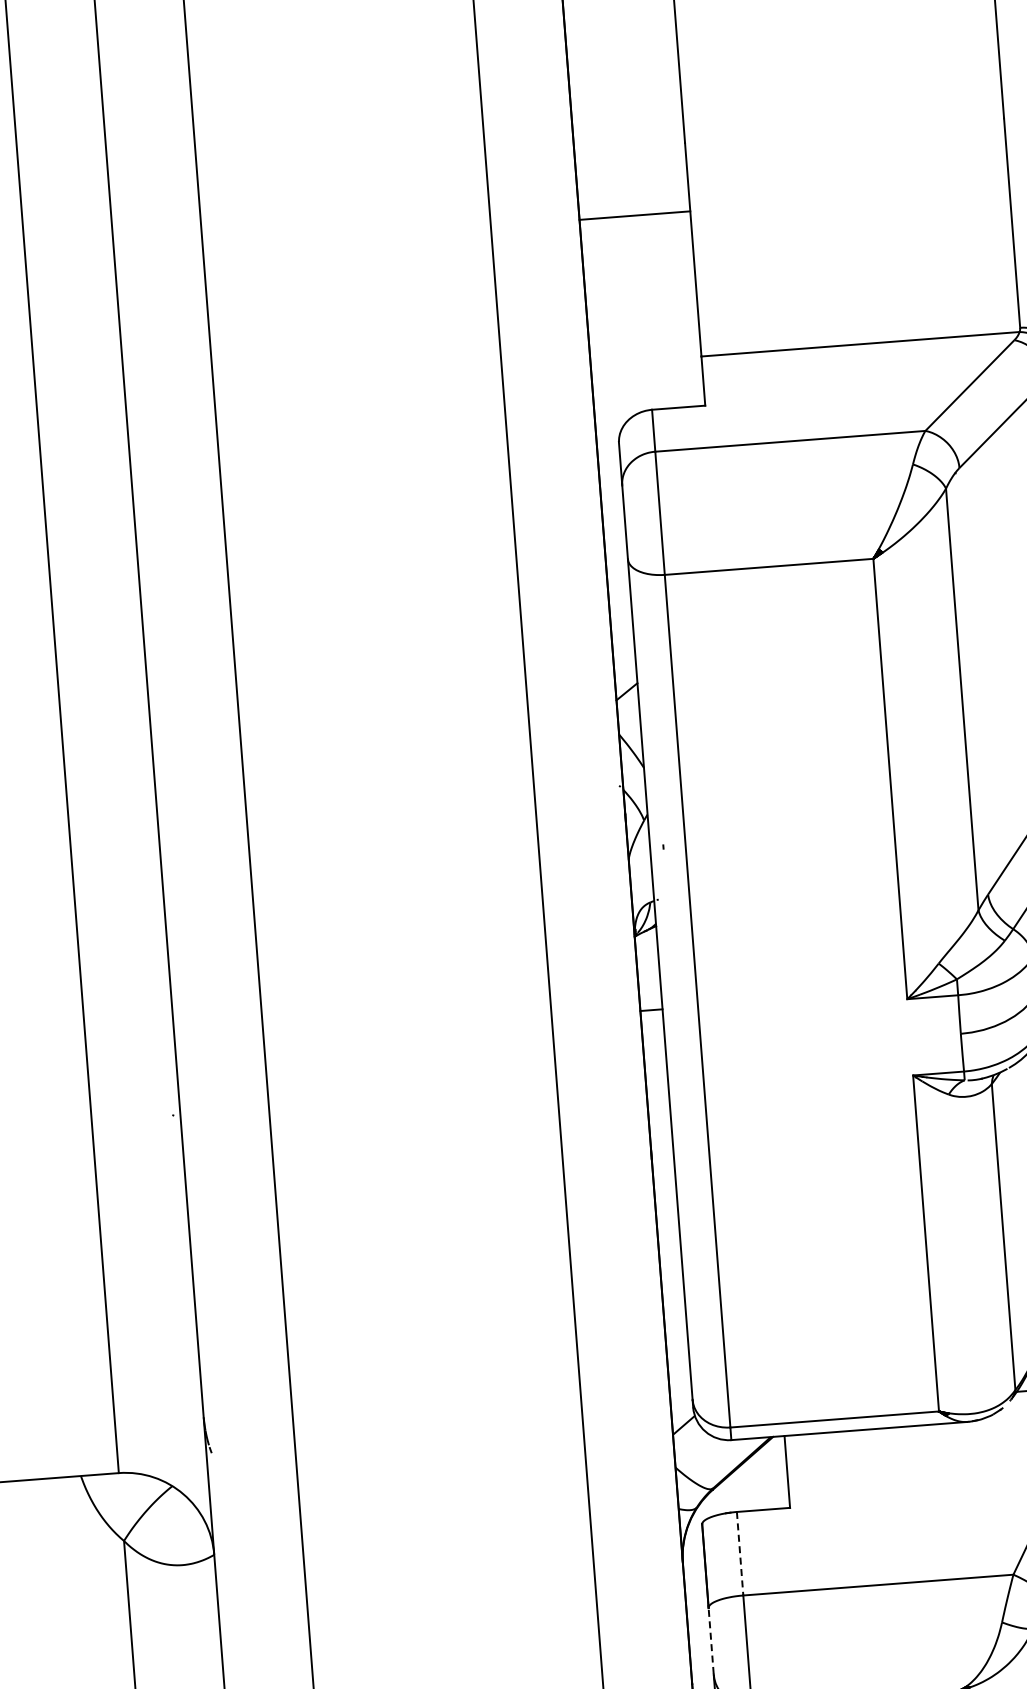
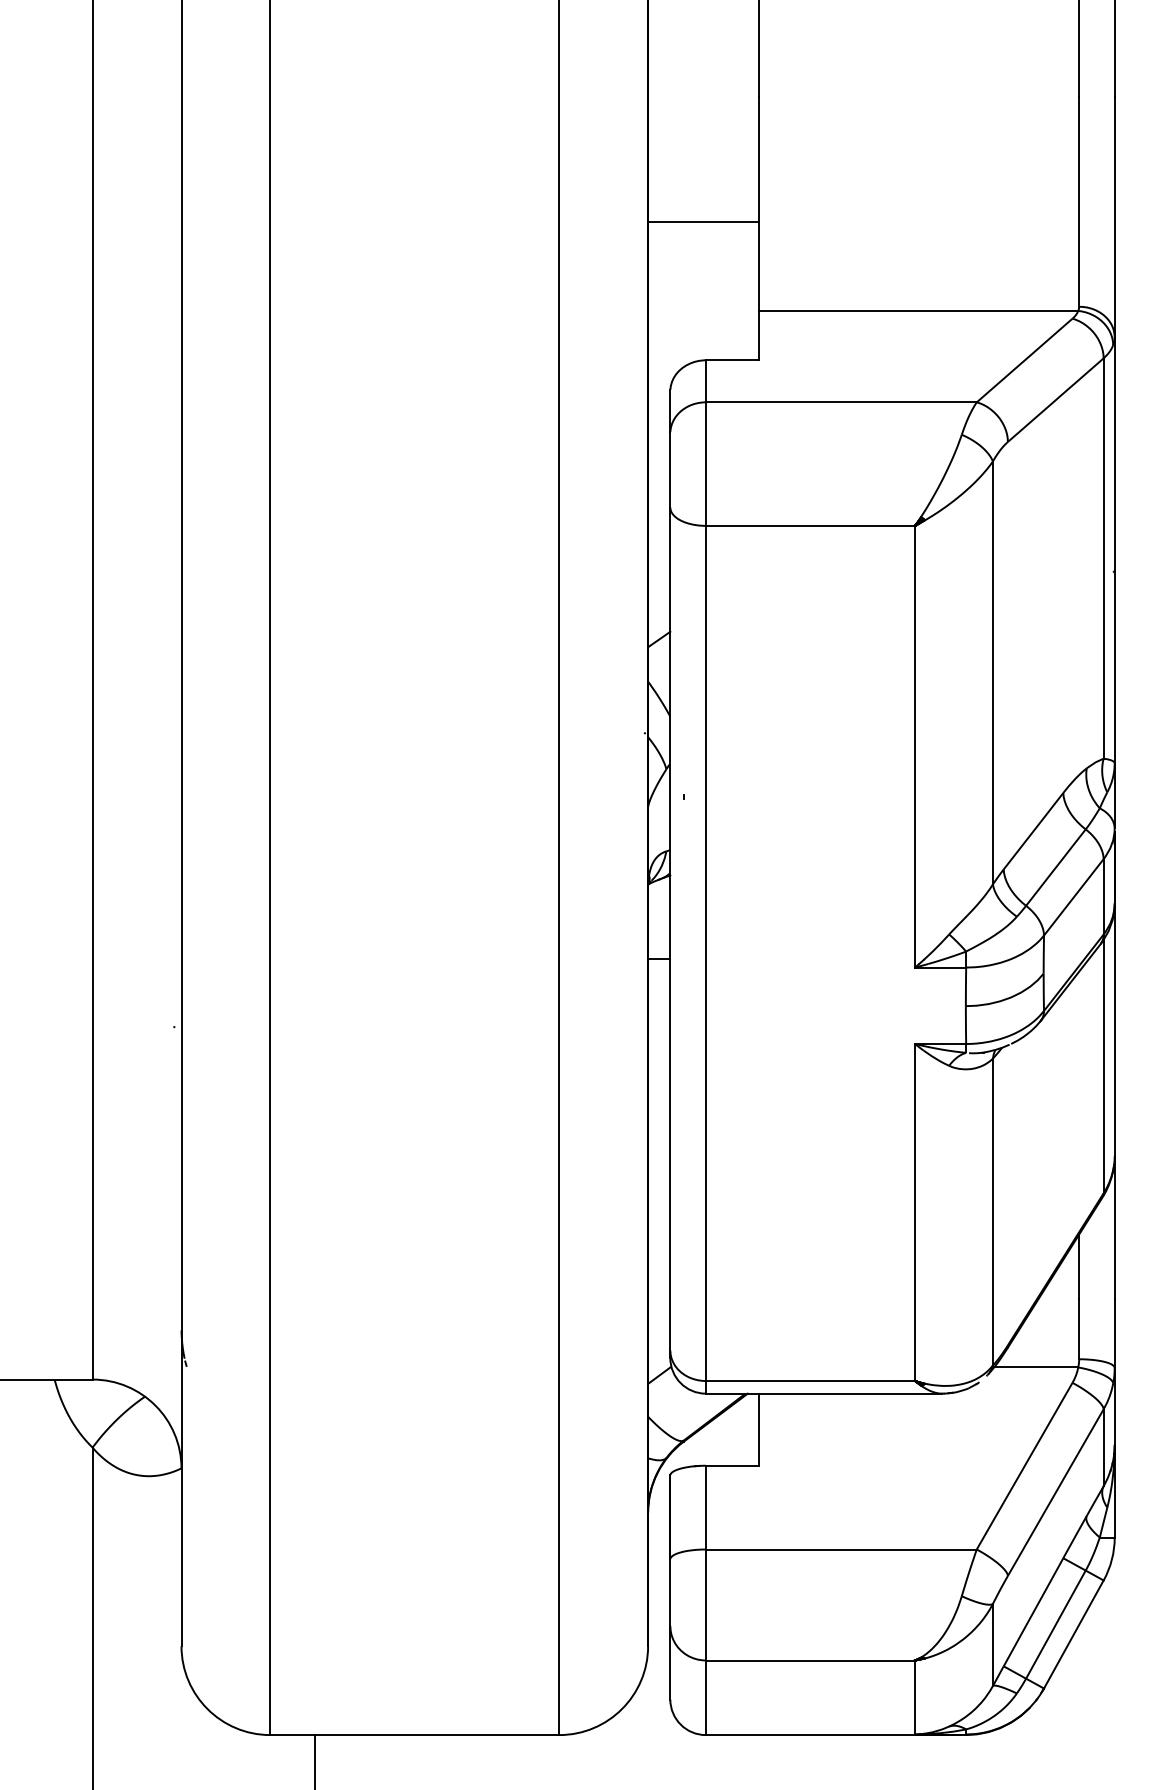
line: (634, 215) -> (703, 222), moved
line: (739, 1553) -> (705, 1507), dashed -> solid
line: (711, 1640) -> (670, 1591), dashed -> solid

